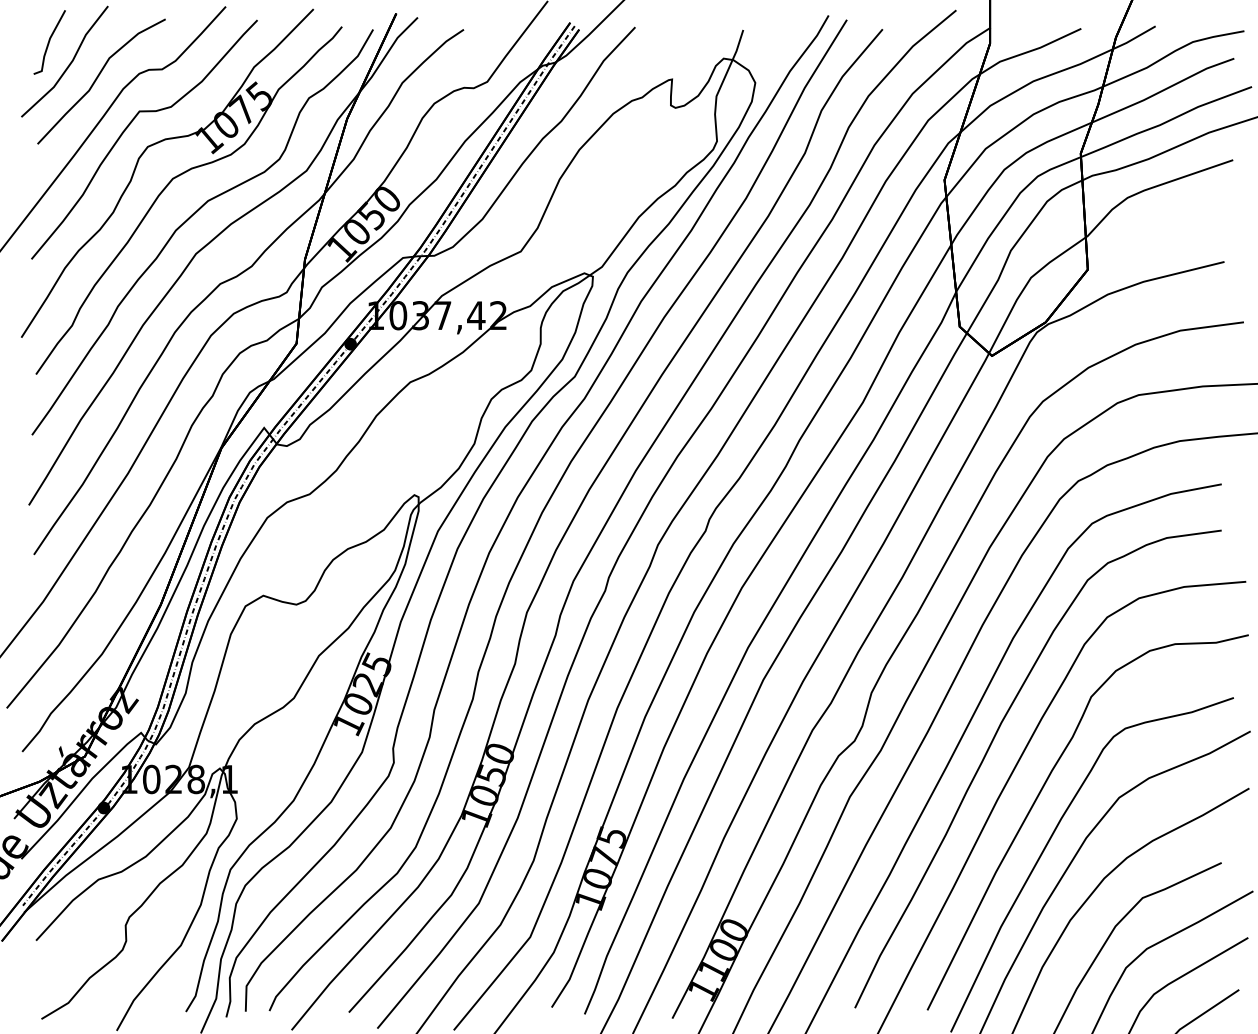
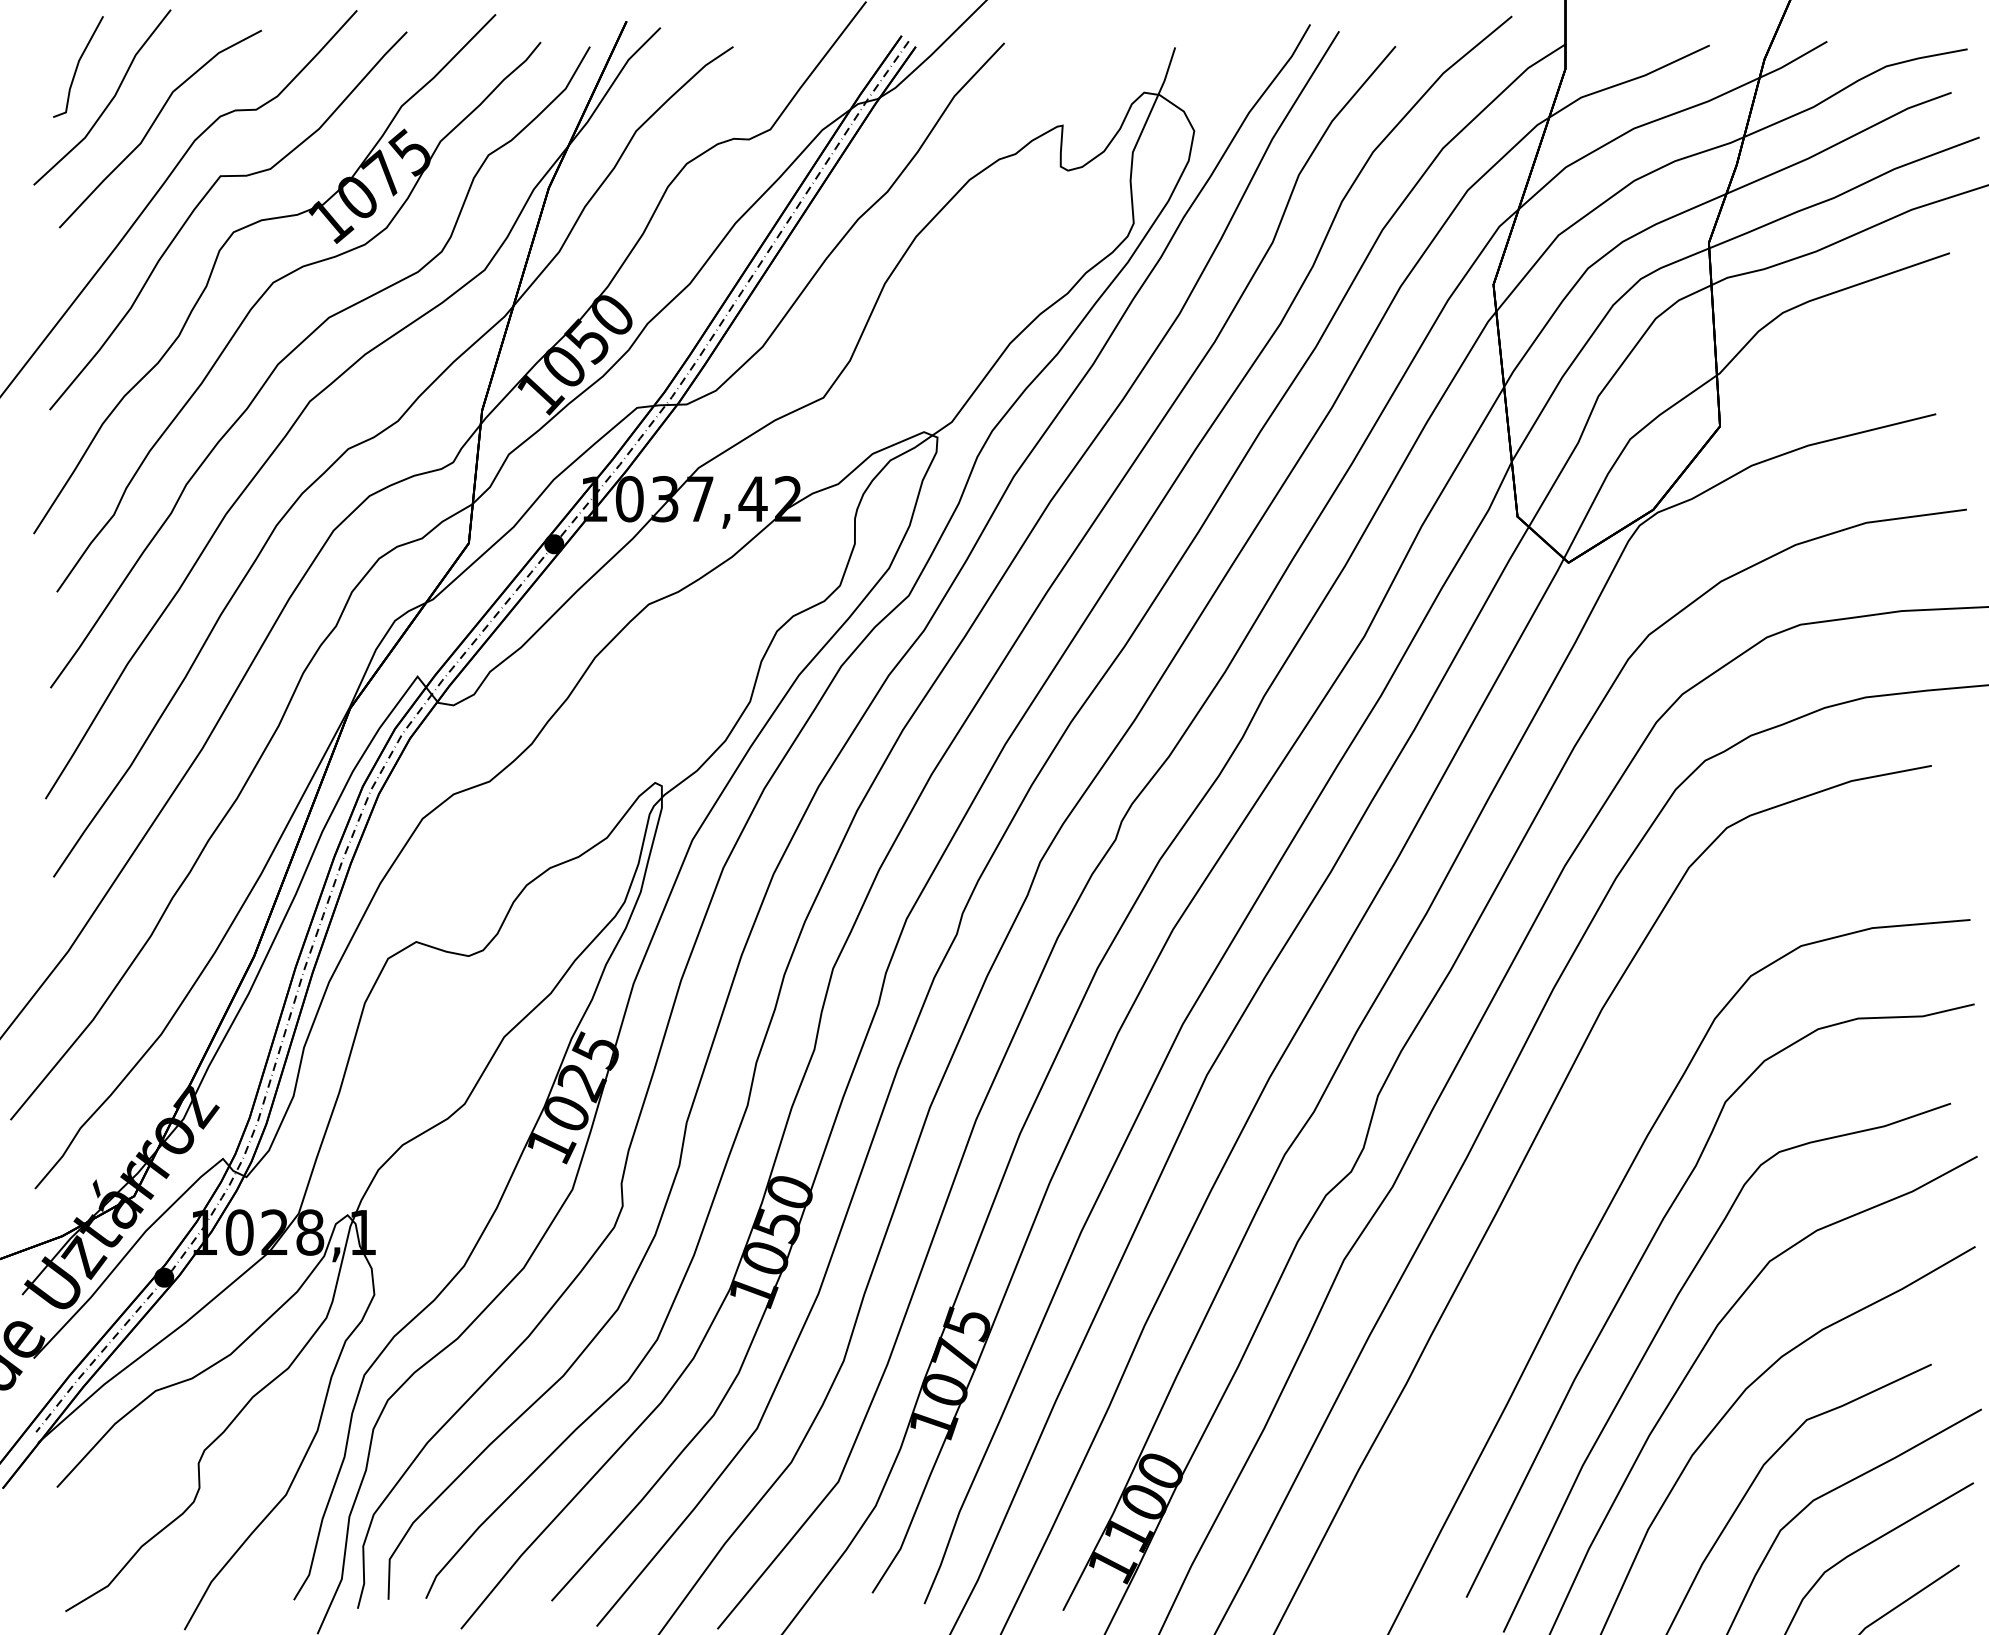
curve: (991, 745) -> (1567, 1178), removed

